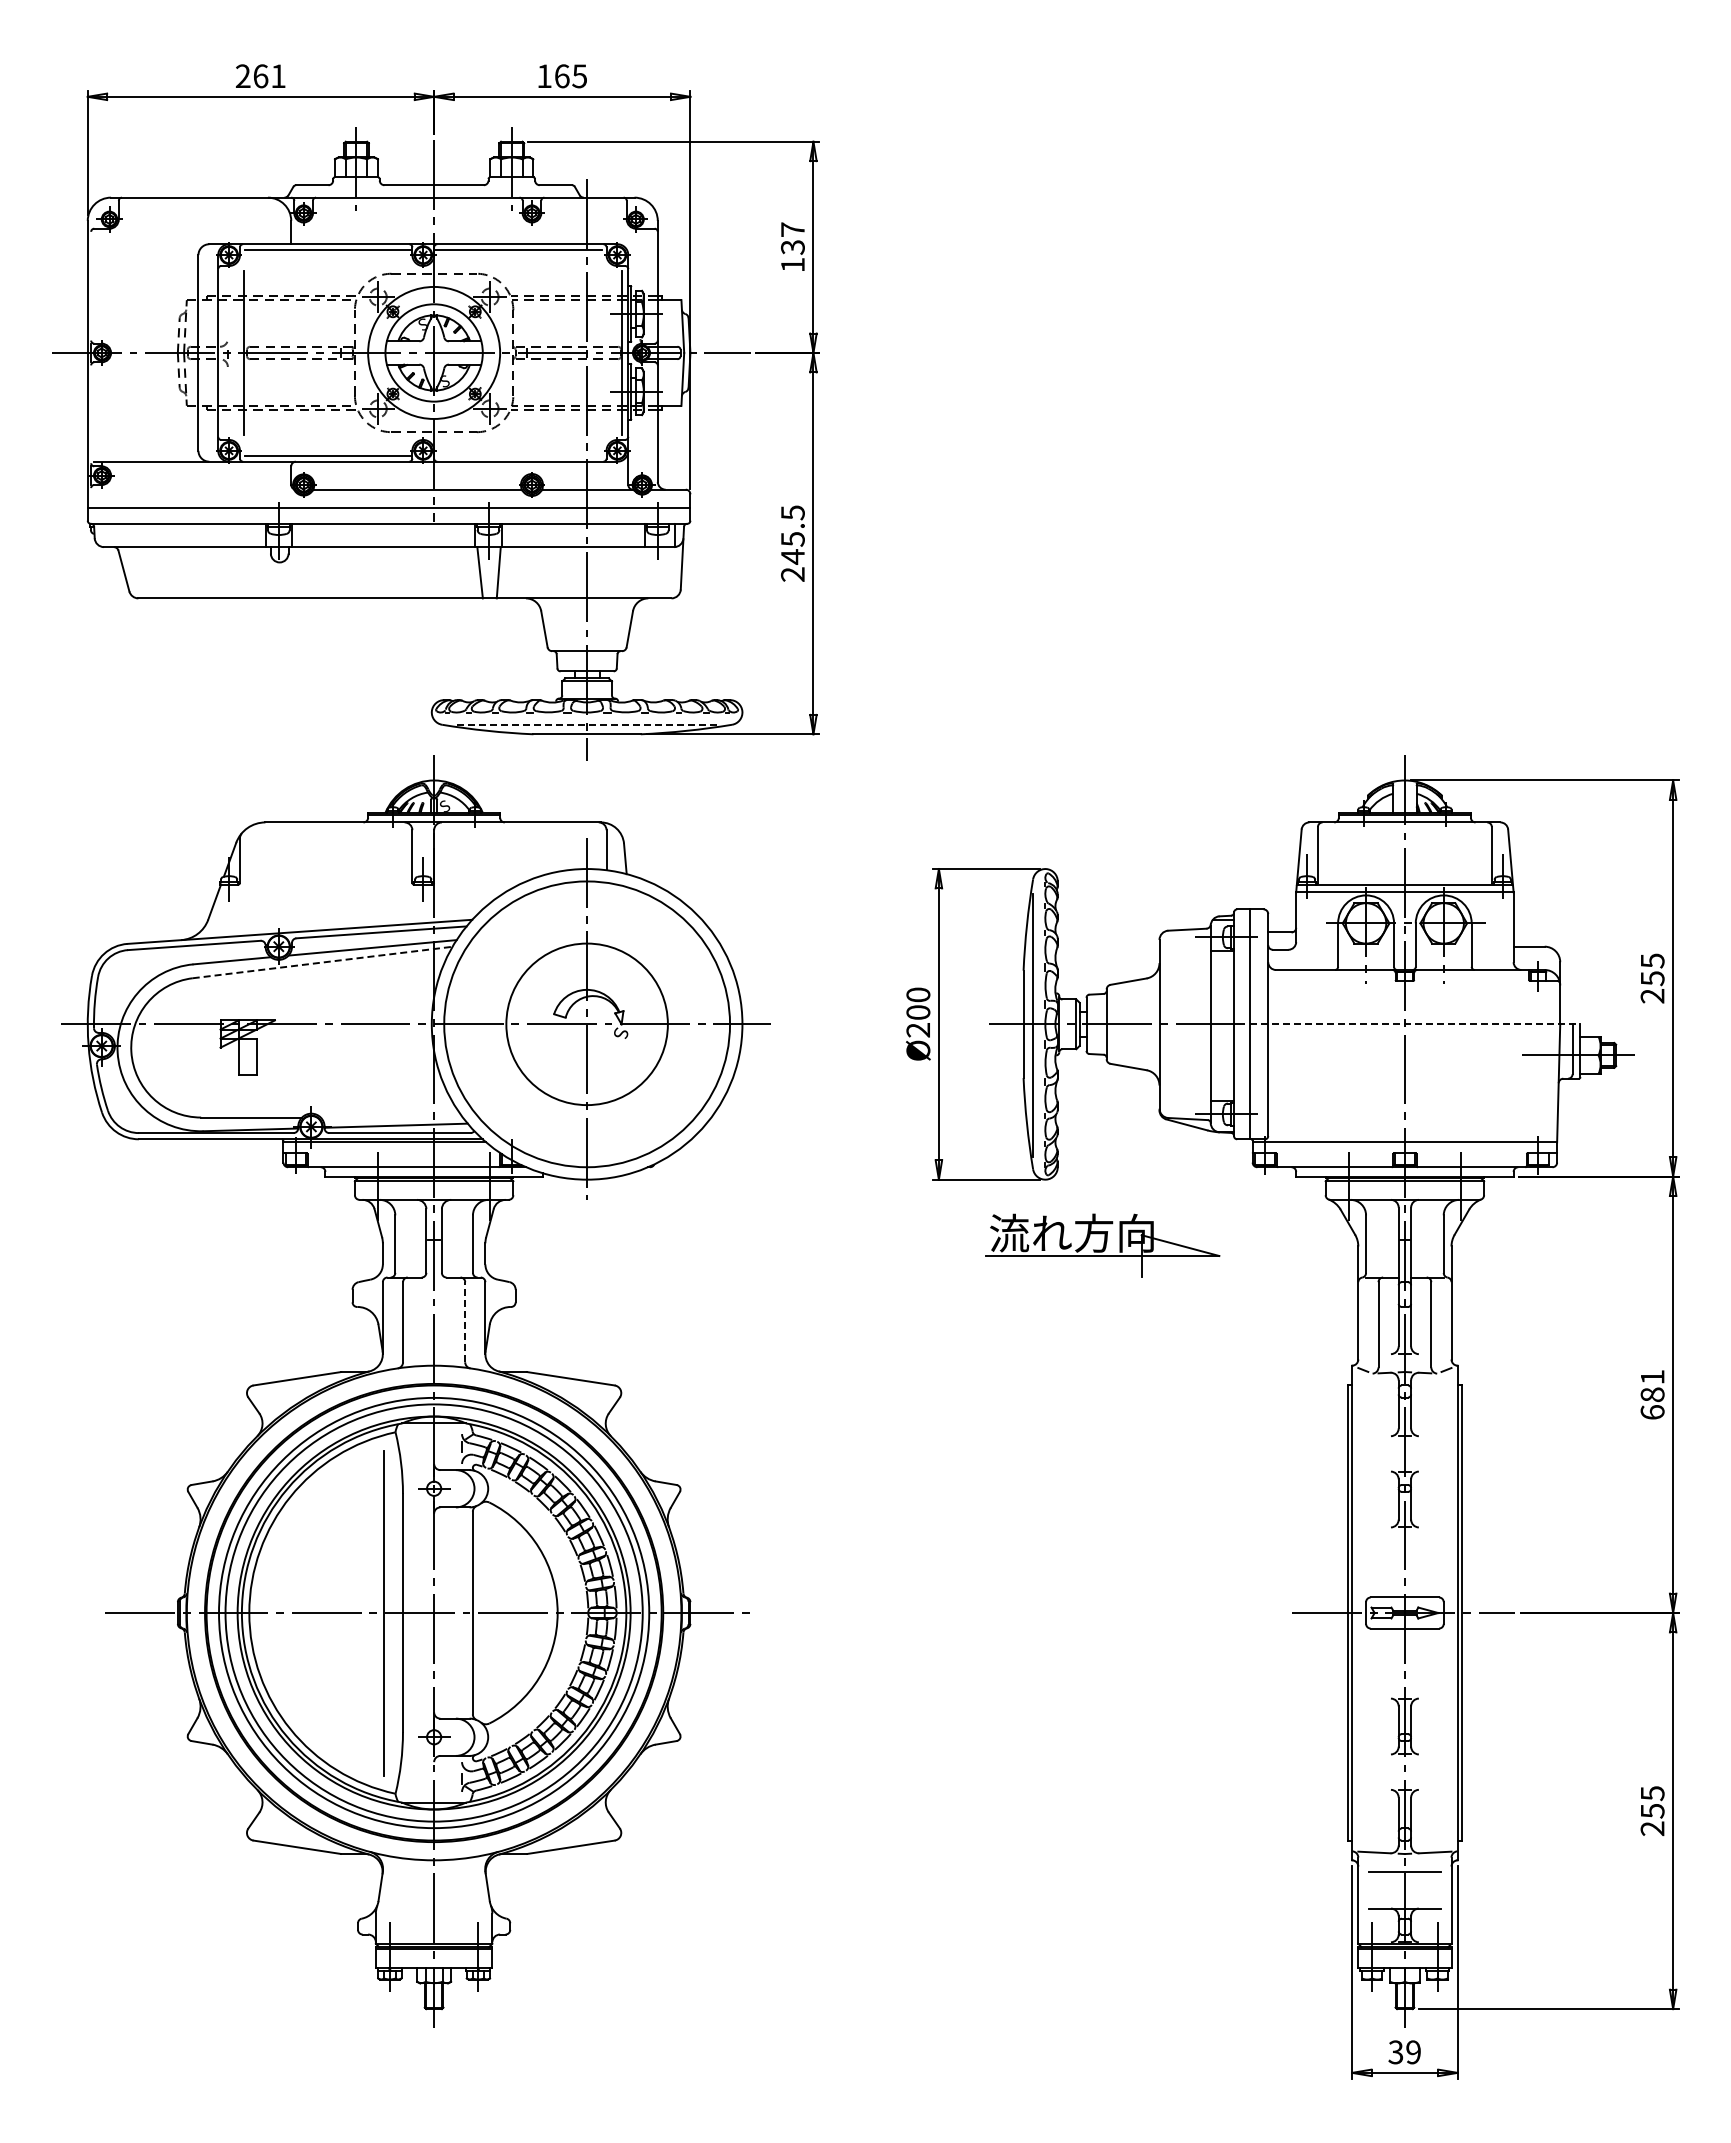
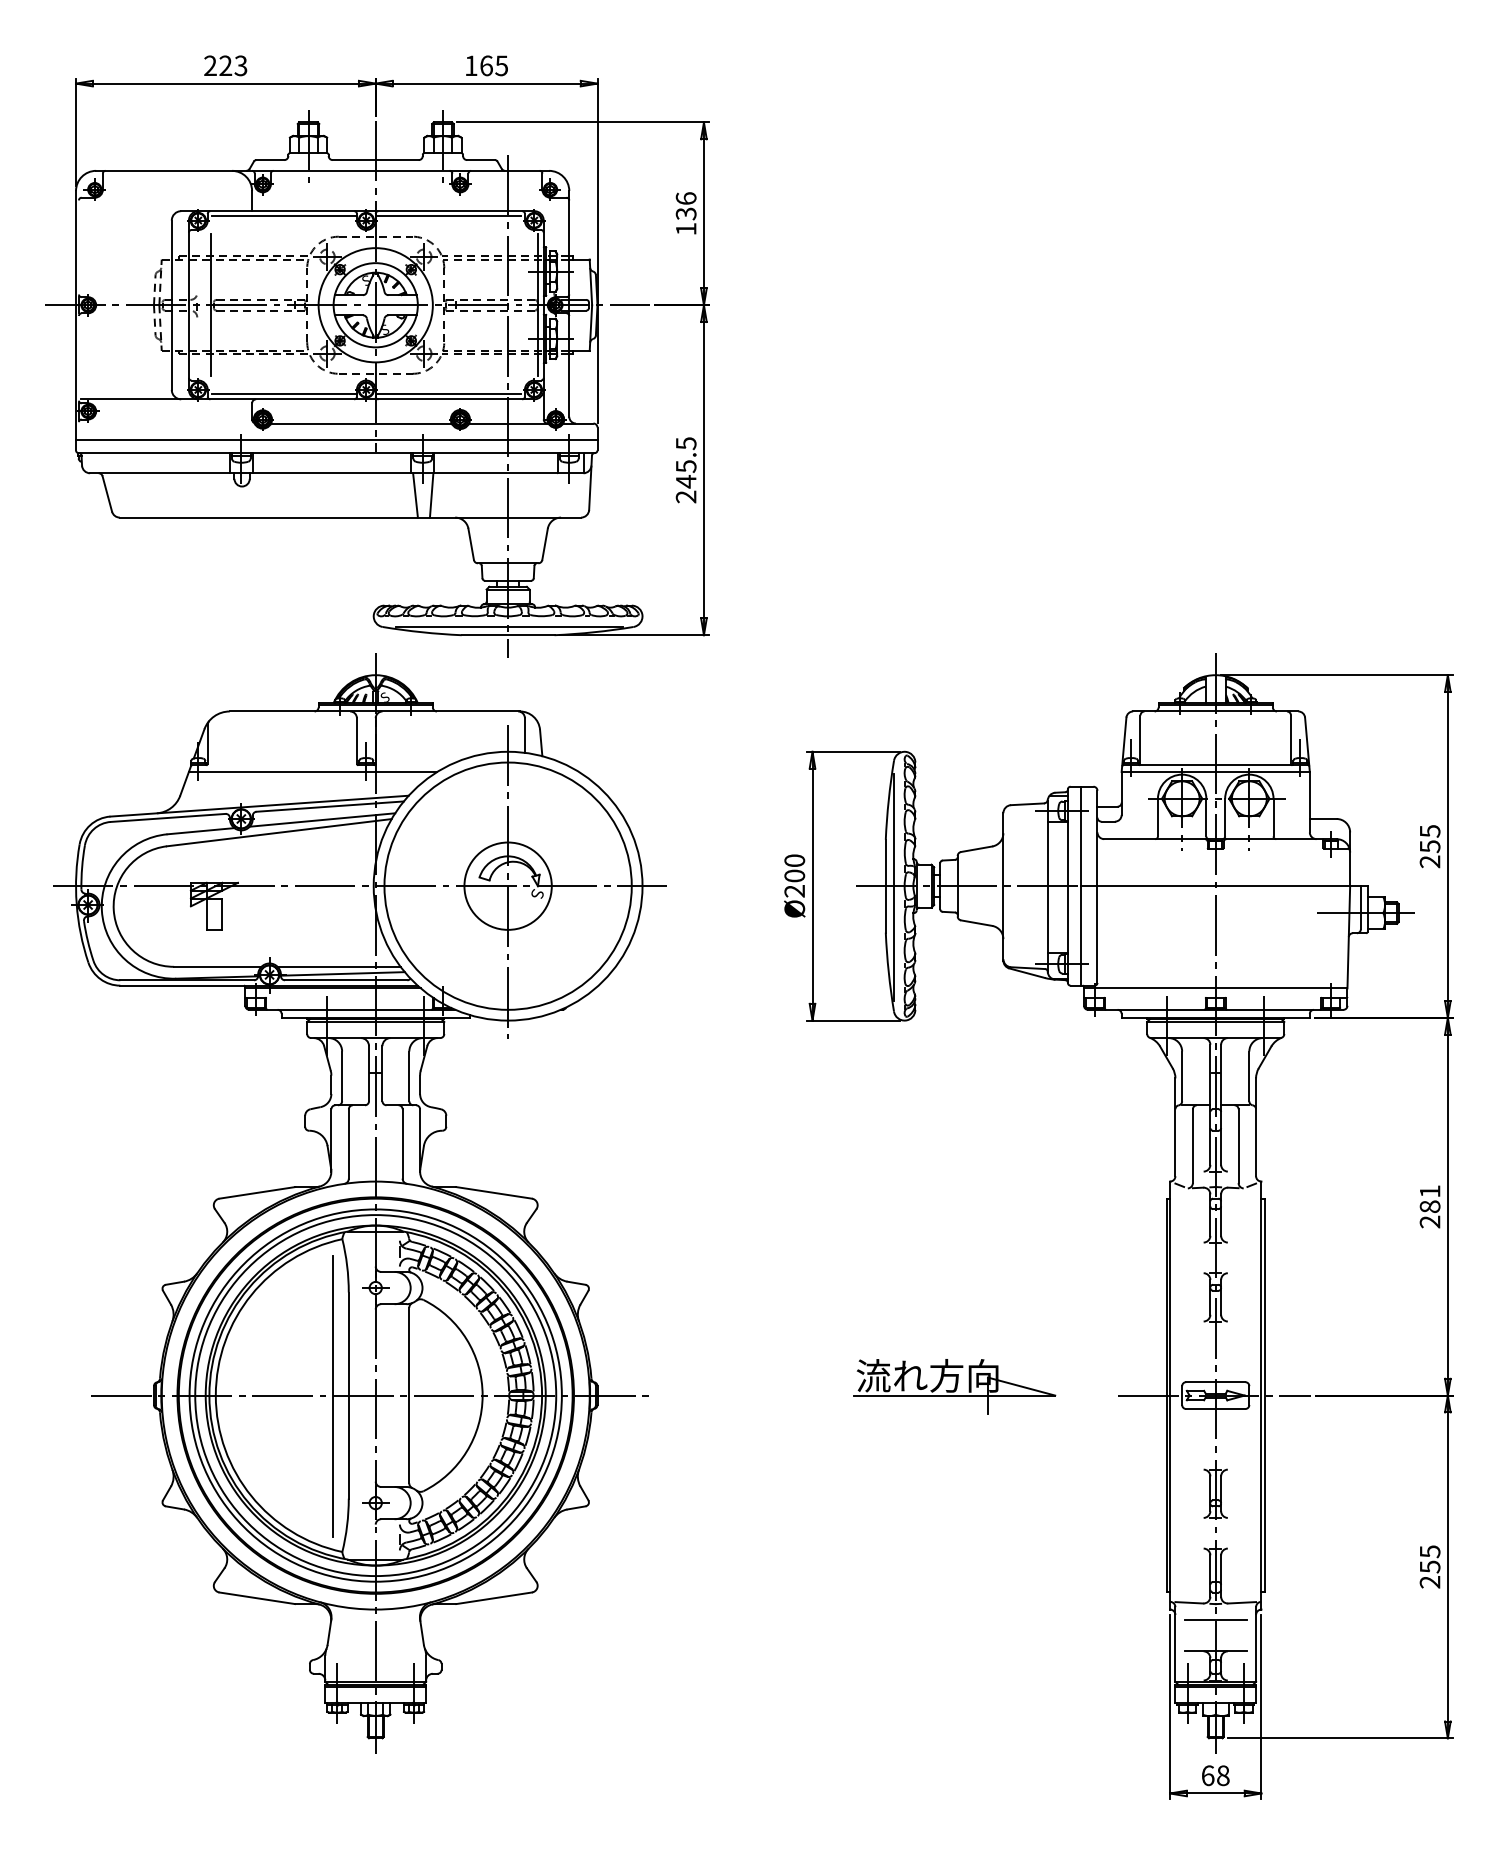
text: (269, 76) -> (233, 66), 261 -> 223
text: (792, 229) -> (685, 198), 137 -> 136
line: (517, 455) -> (447, 393), added
line: (588, 724) -> (509, 626), dashed -> solid
line: (361, 892) -> (312, 772), added
line: (322, 962) -> (279, 832), dashed -> solid
circle: (586, 1023) -> (507, 885), size x0.62
line: (1415, 1024) -> (1224, 886), dashed -> solid
line: (391, 1117) -> (338, 966), added
part: (1102, 1245) -> (954, 1386), moved
line: (465, 1321) -> (402, 1143), dashed -> solid
text: (1652, 1412) -> (1429, 1222), 681 -> 281
text: (1404, 2052) -> (1215, 1775), 39 -> 68

